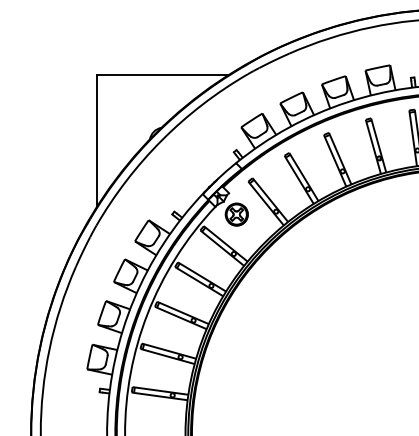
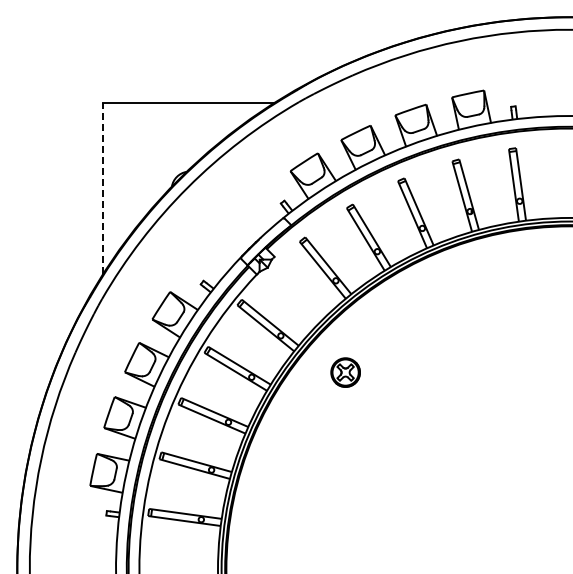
line: (97, 140) -> (103, 188), solid -> dashed
part: (236, 214) -> (345, 372), moved

